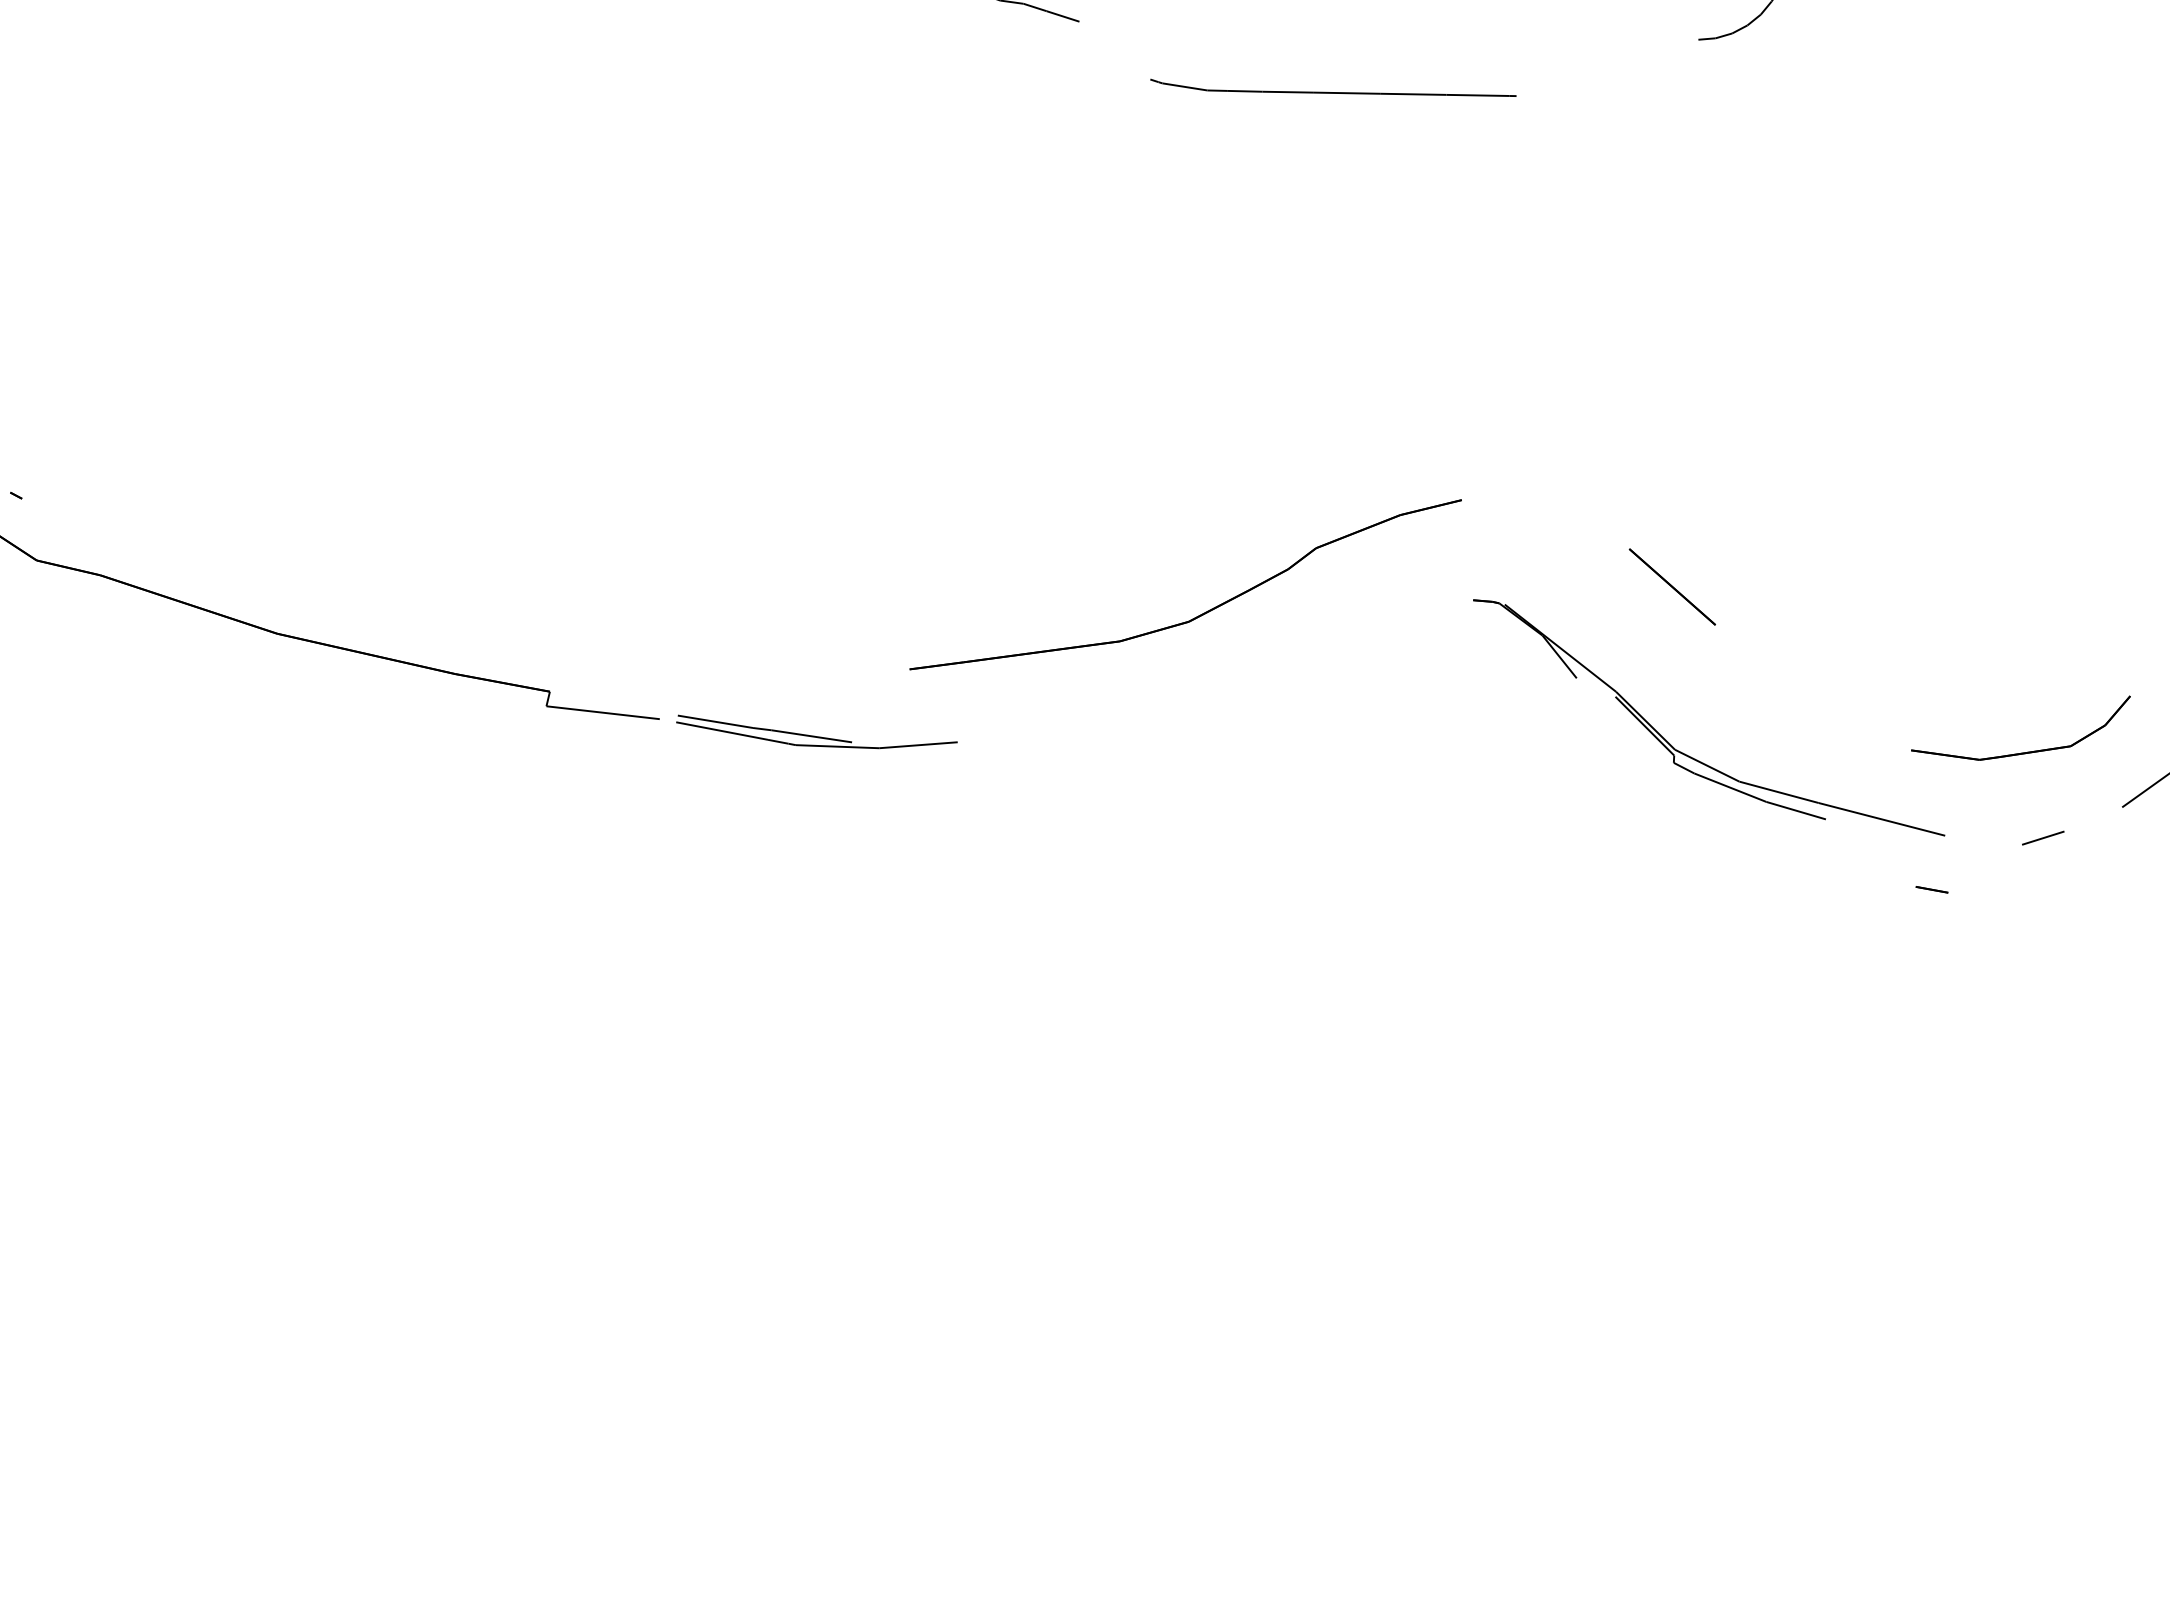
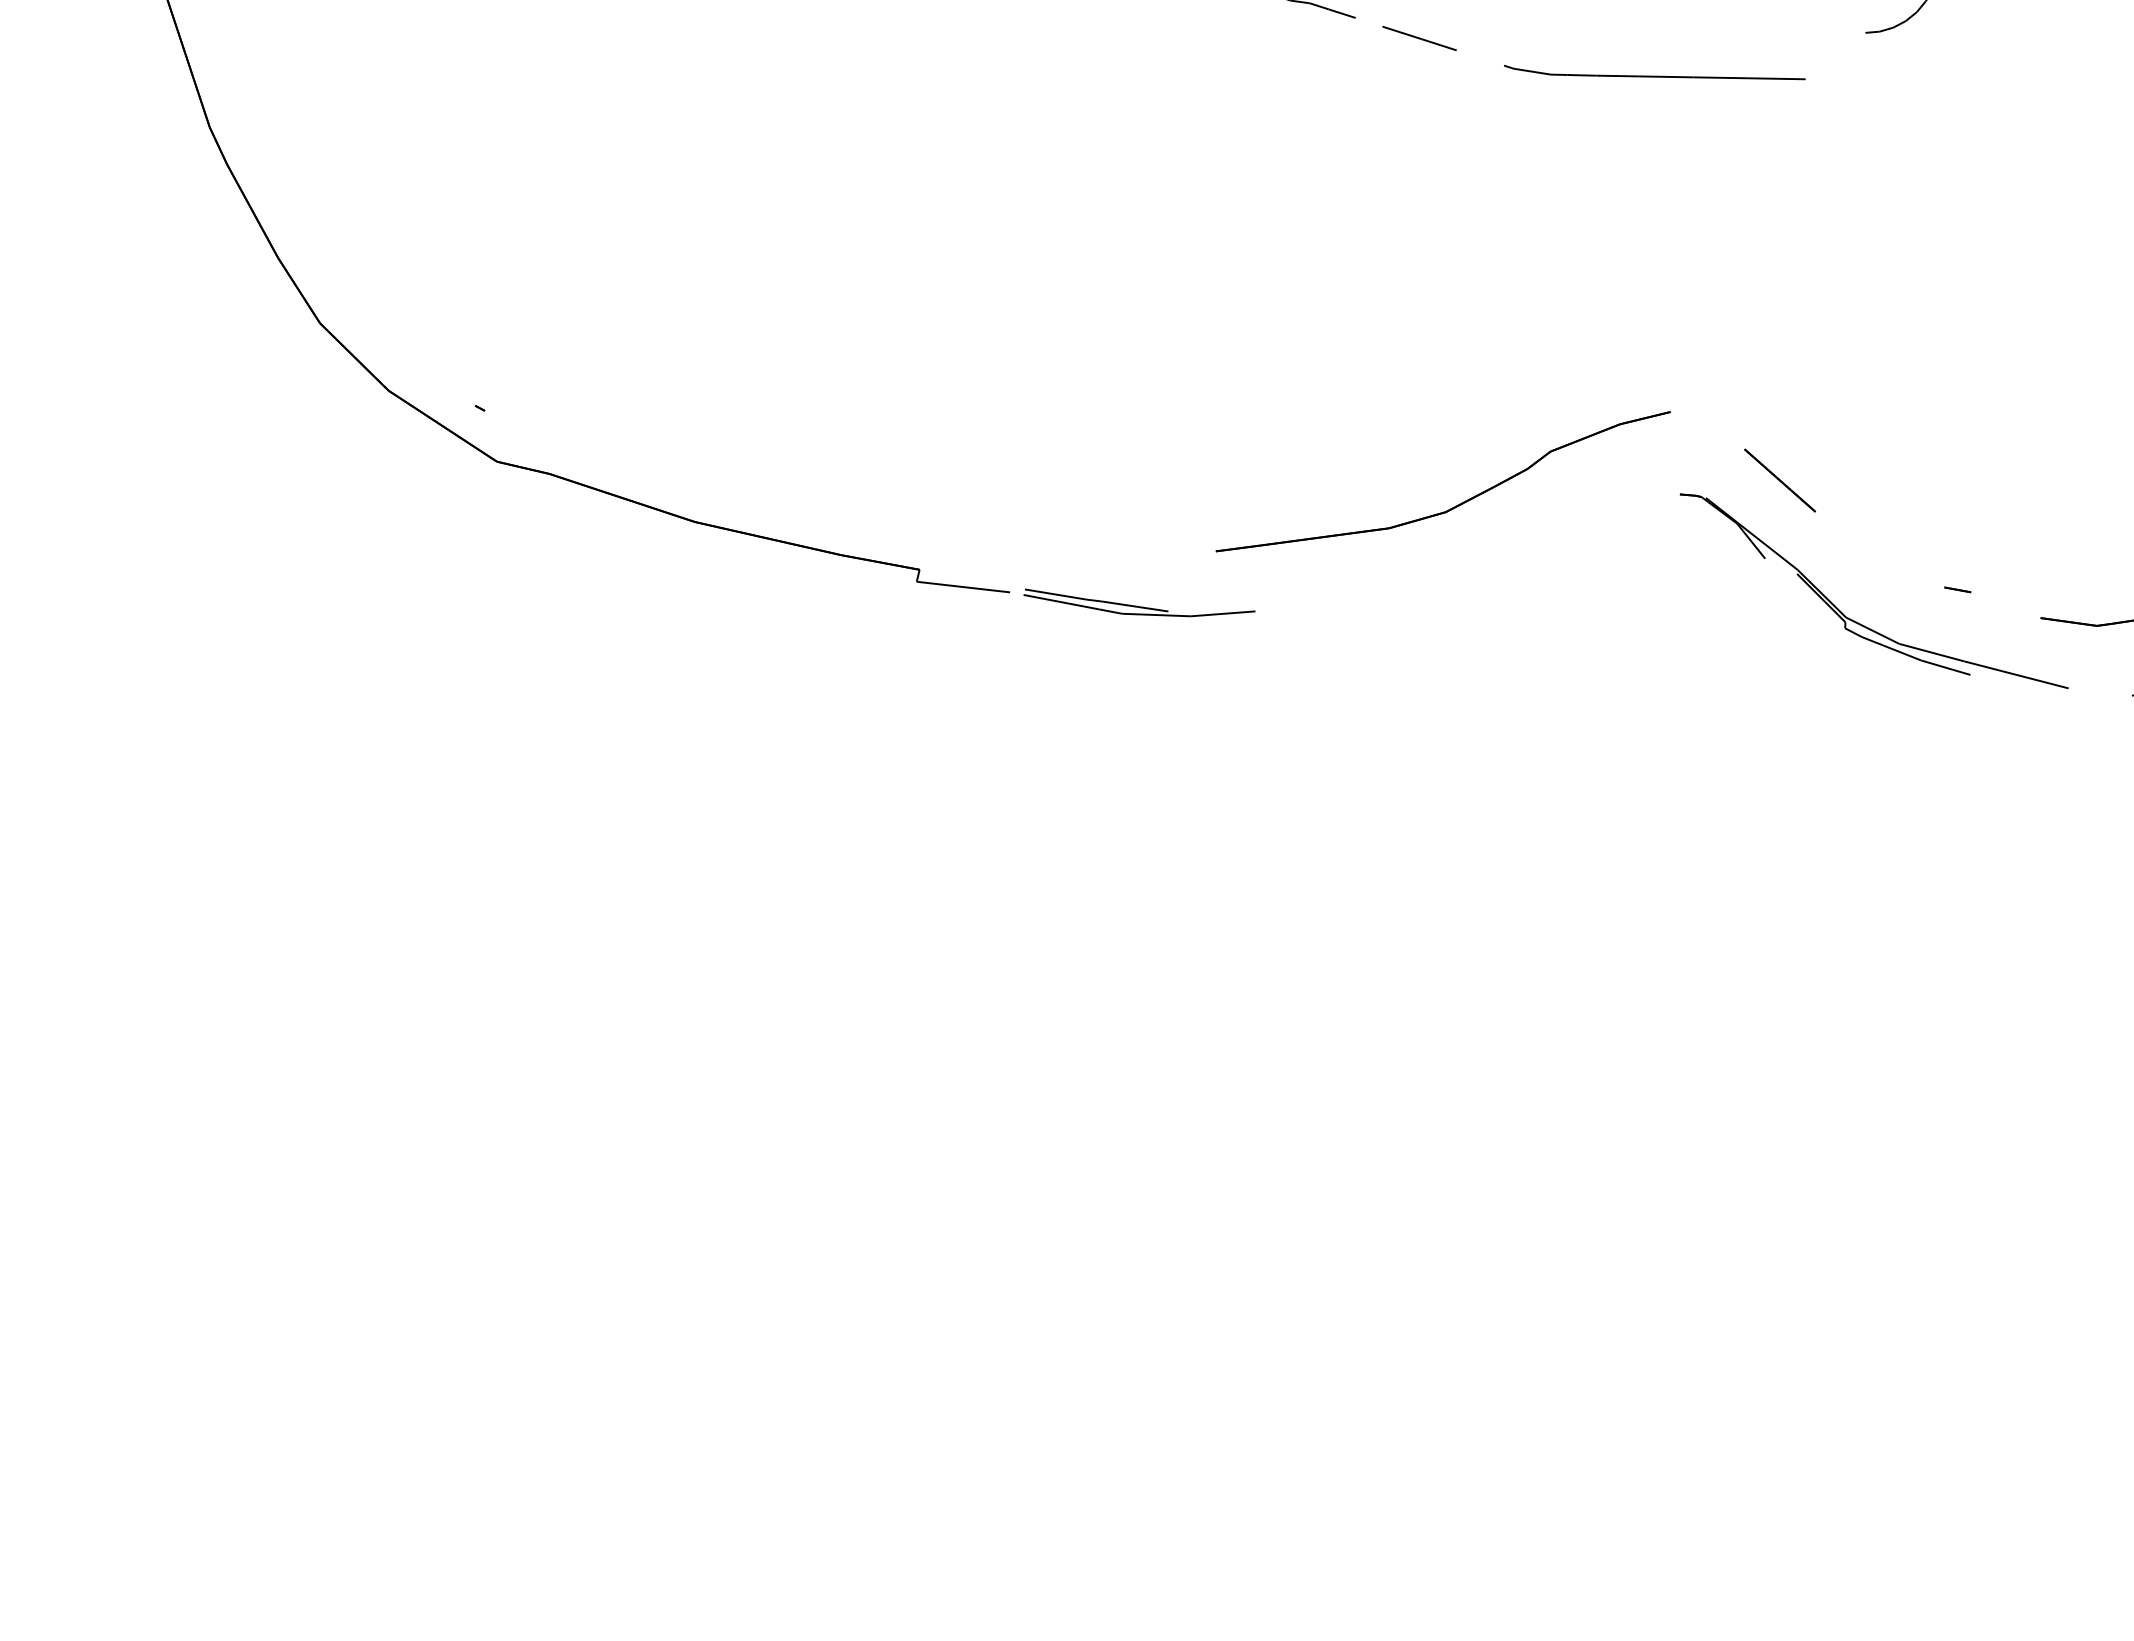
line: (1156, 46) -> (1419, 38), added
part: (1333, 87) -> (1654, 72), moved
line: (1671, 586) -> (1779, 480), moved
line: (1931, 889) -> (1957, 589), moved

